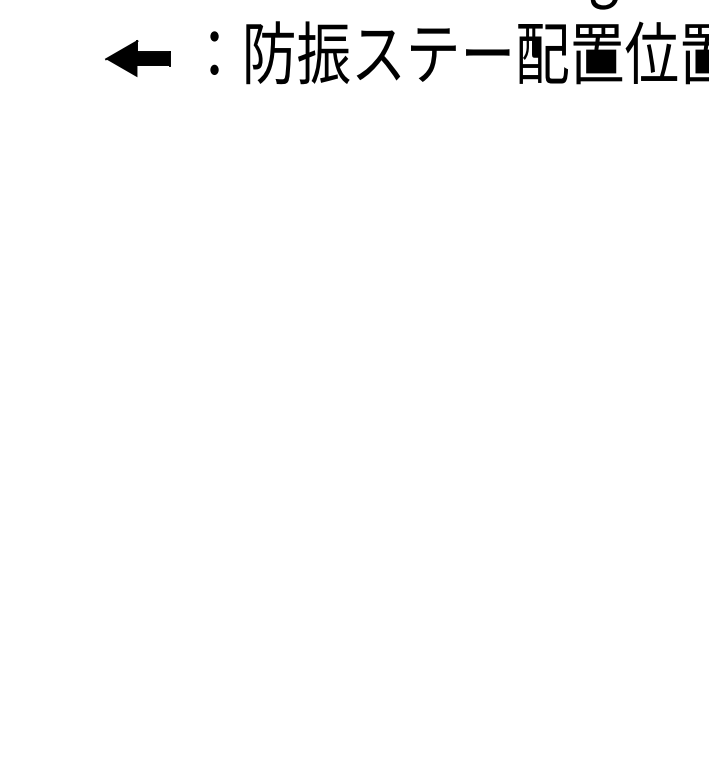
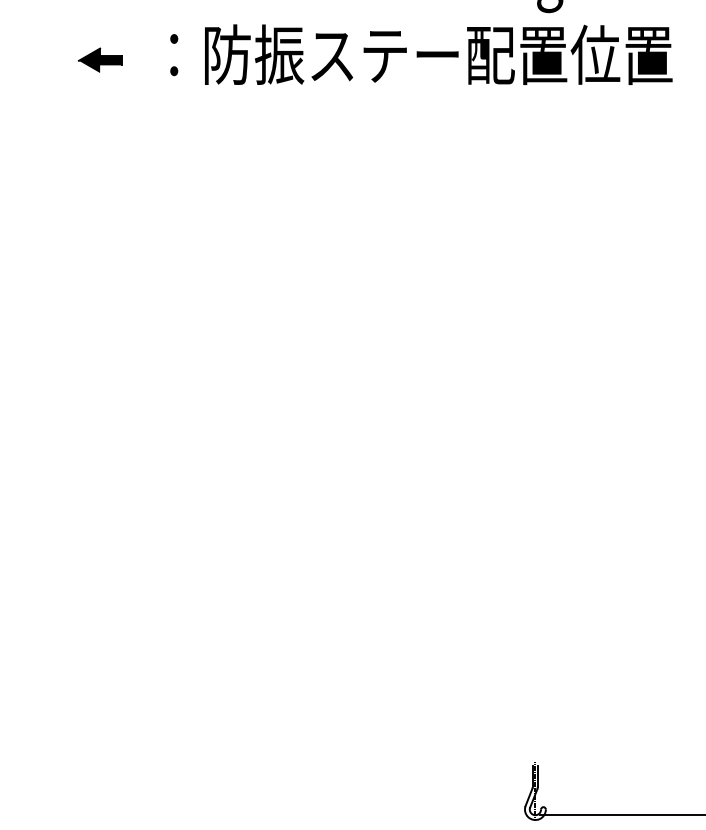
part: (138, 58) -> (100, 60), size x0.7

